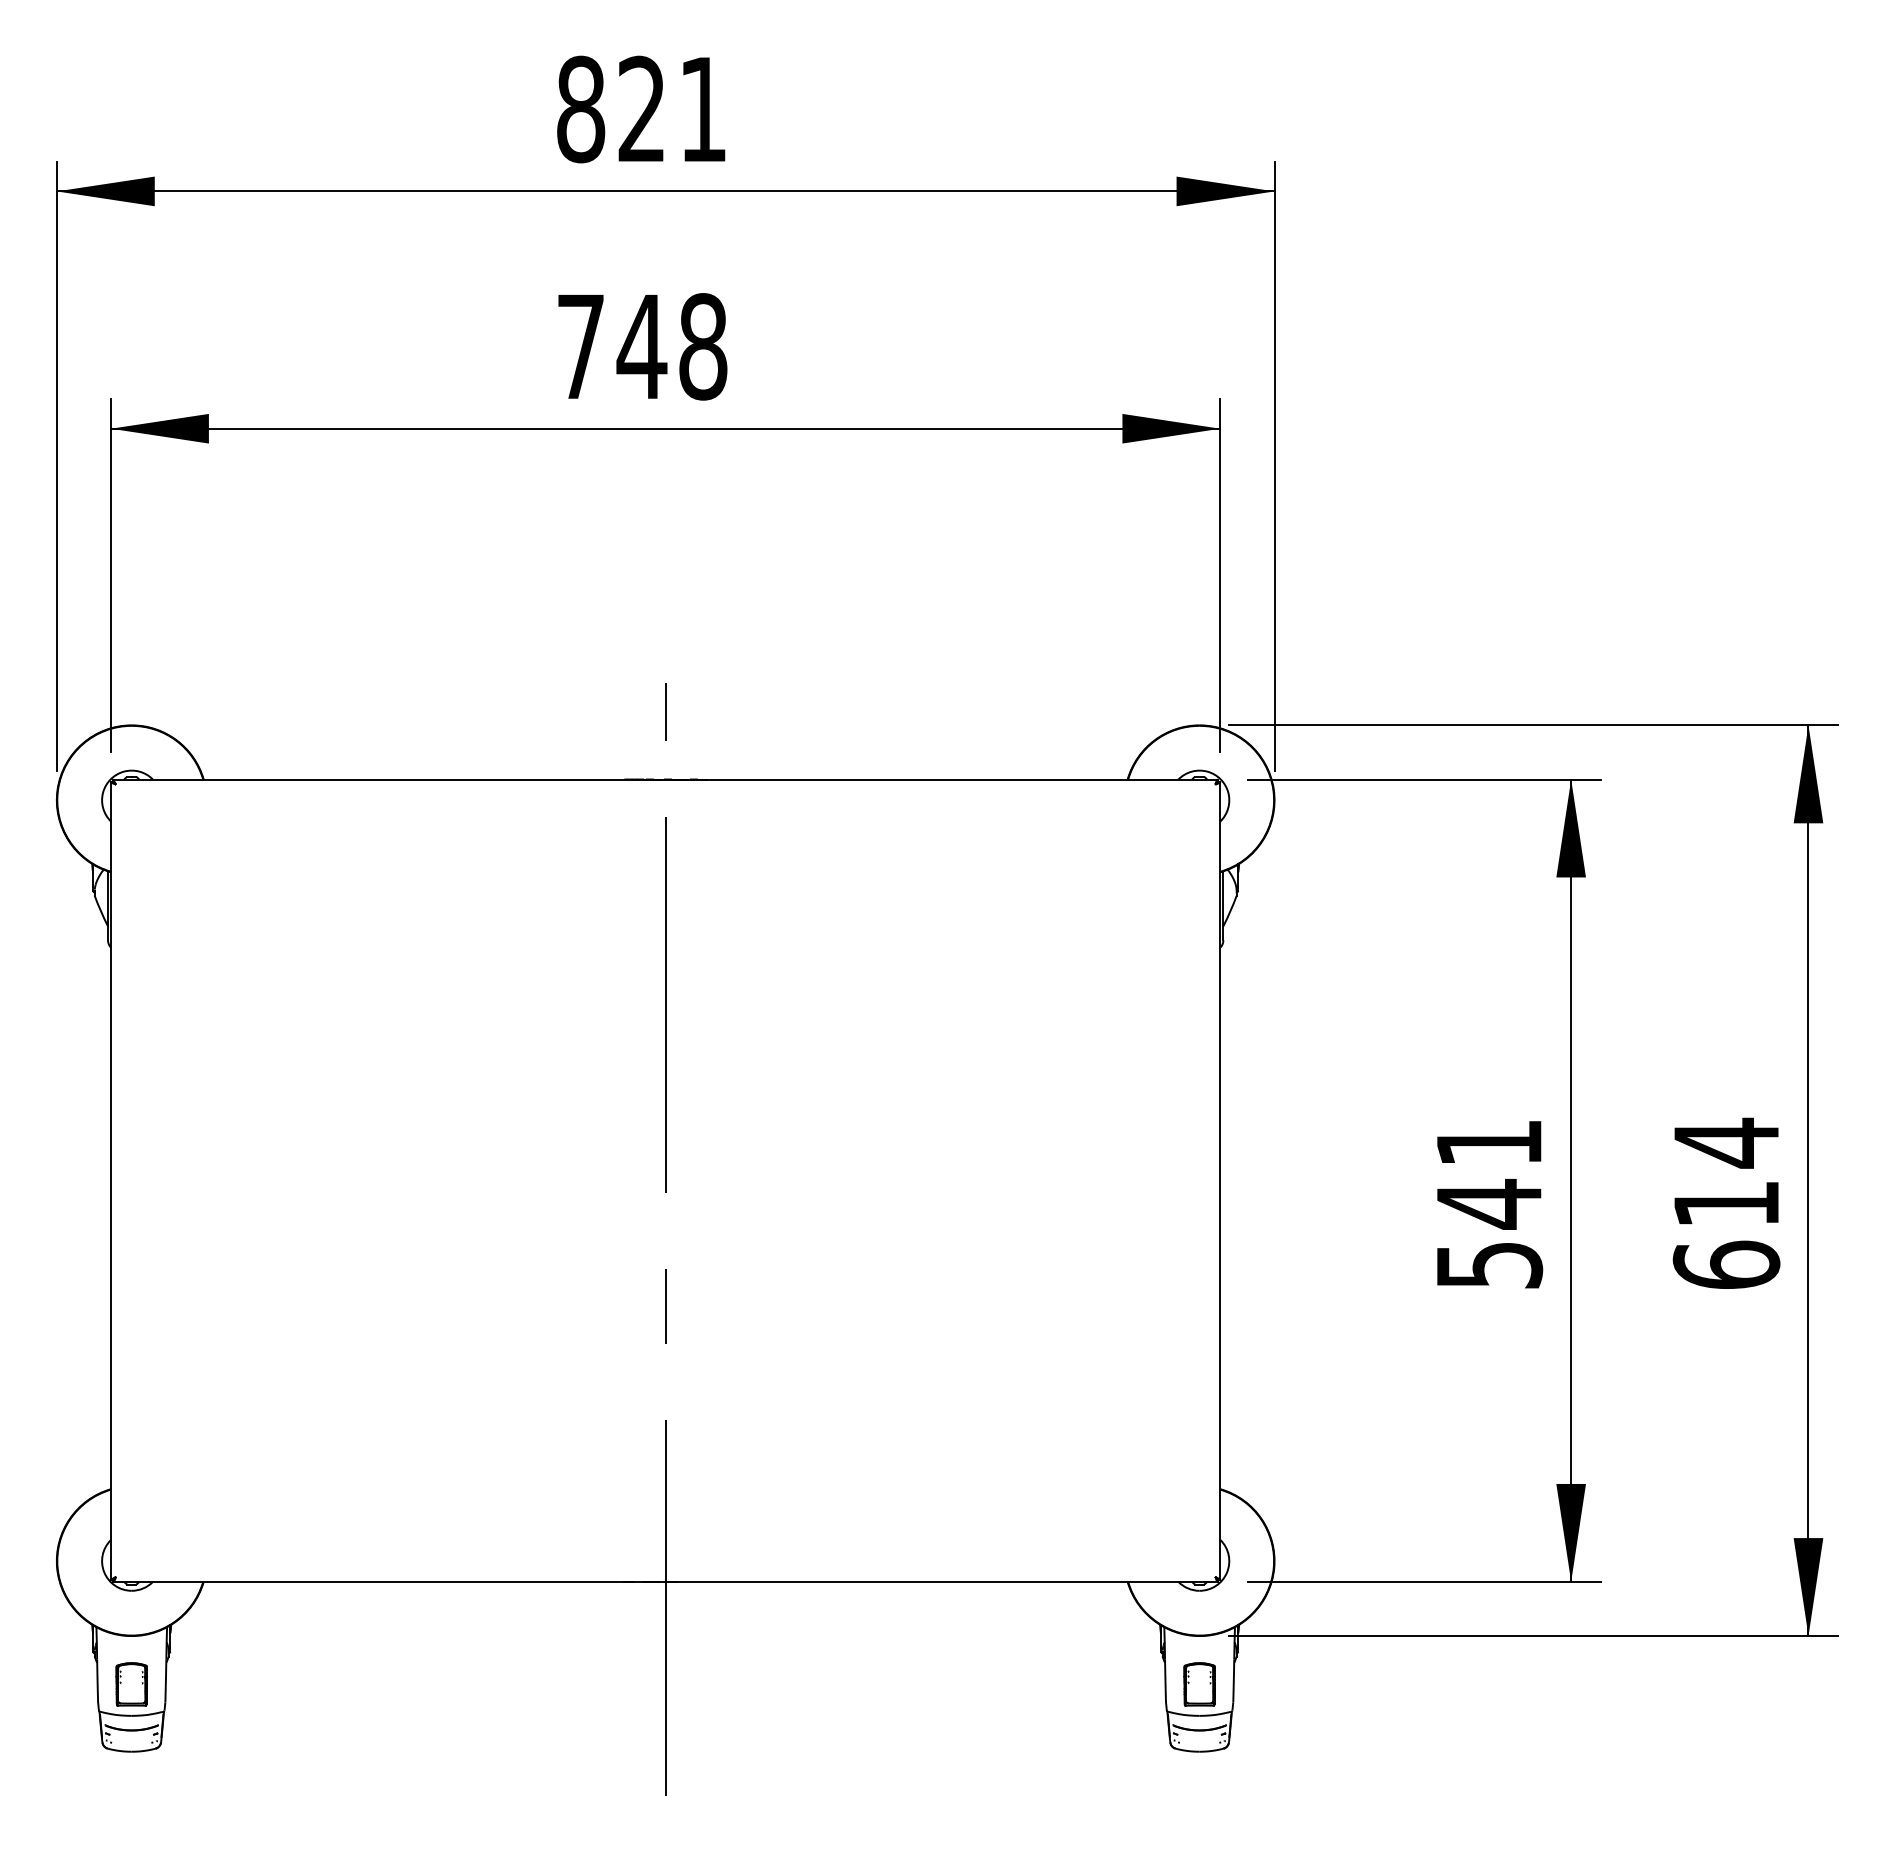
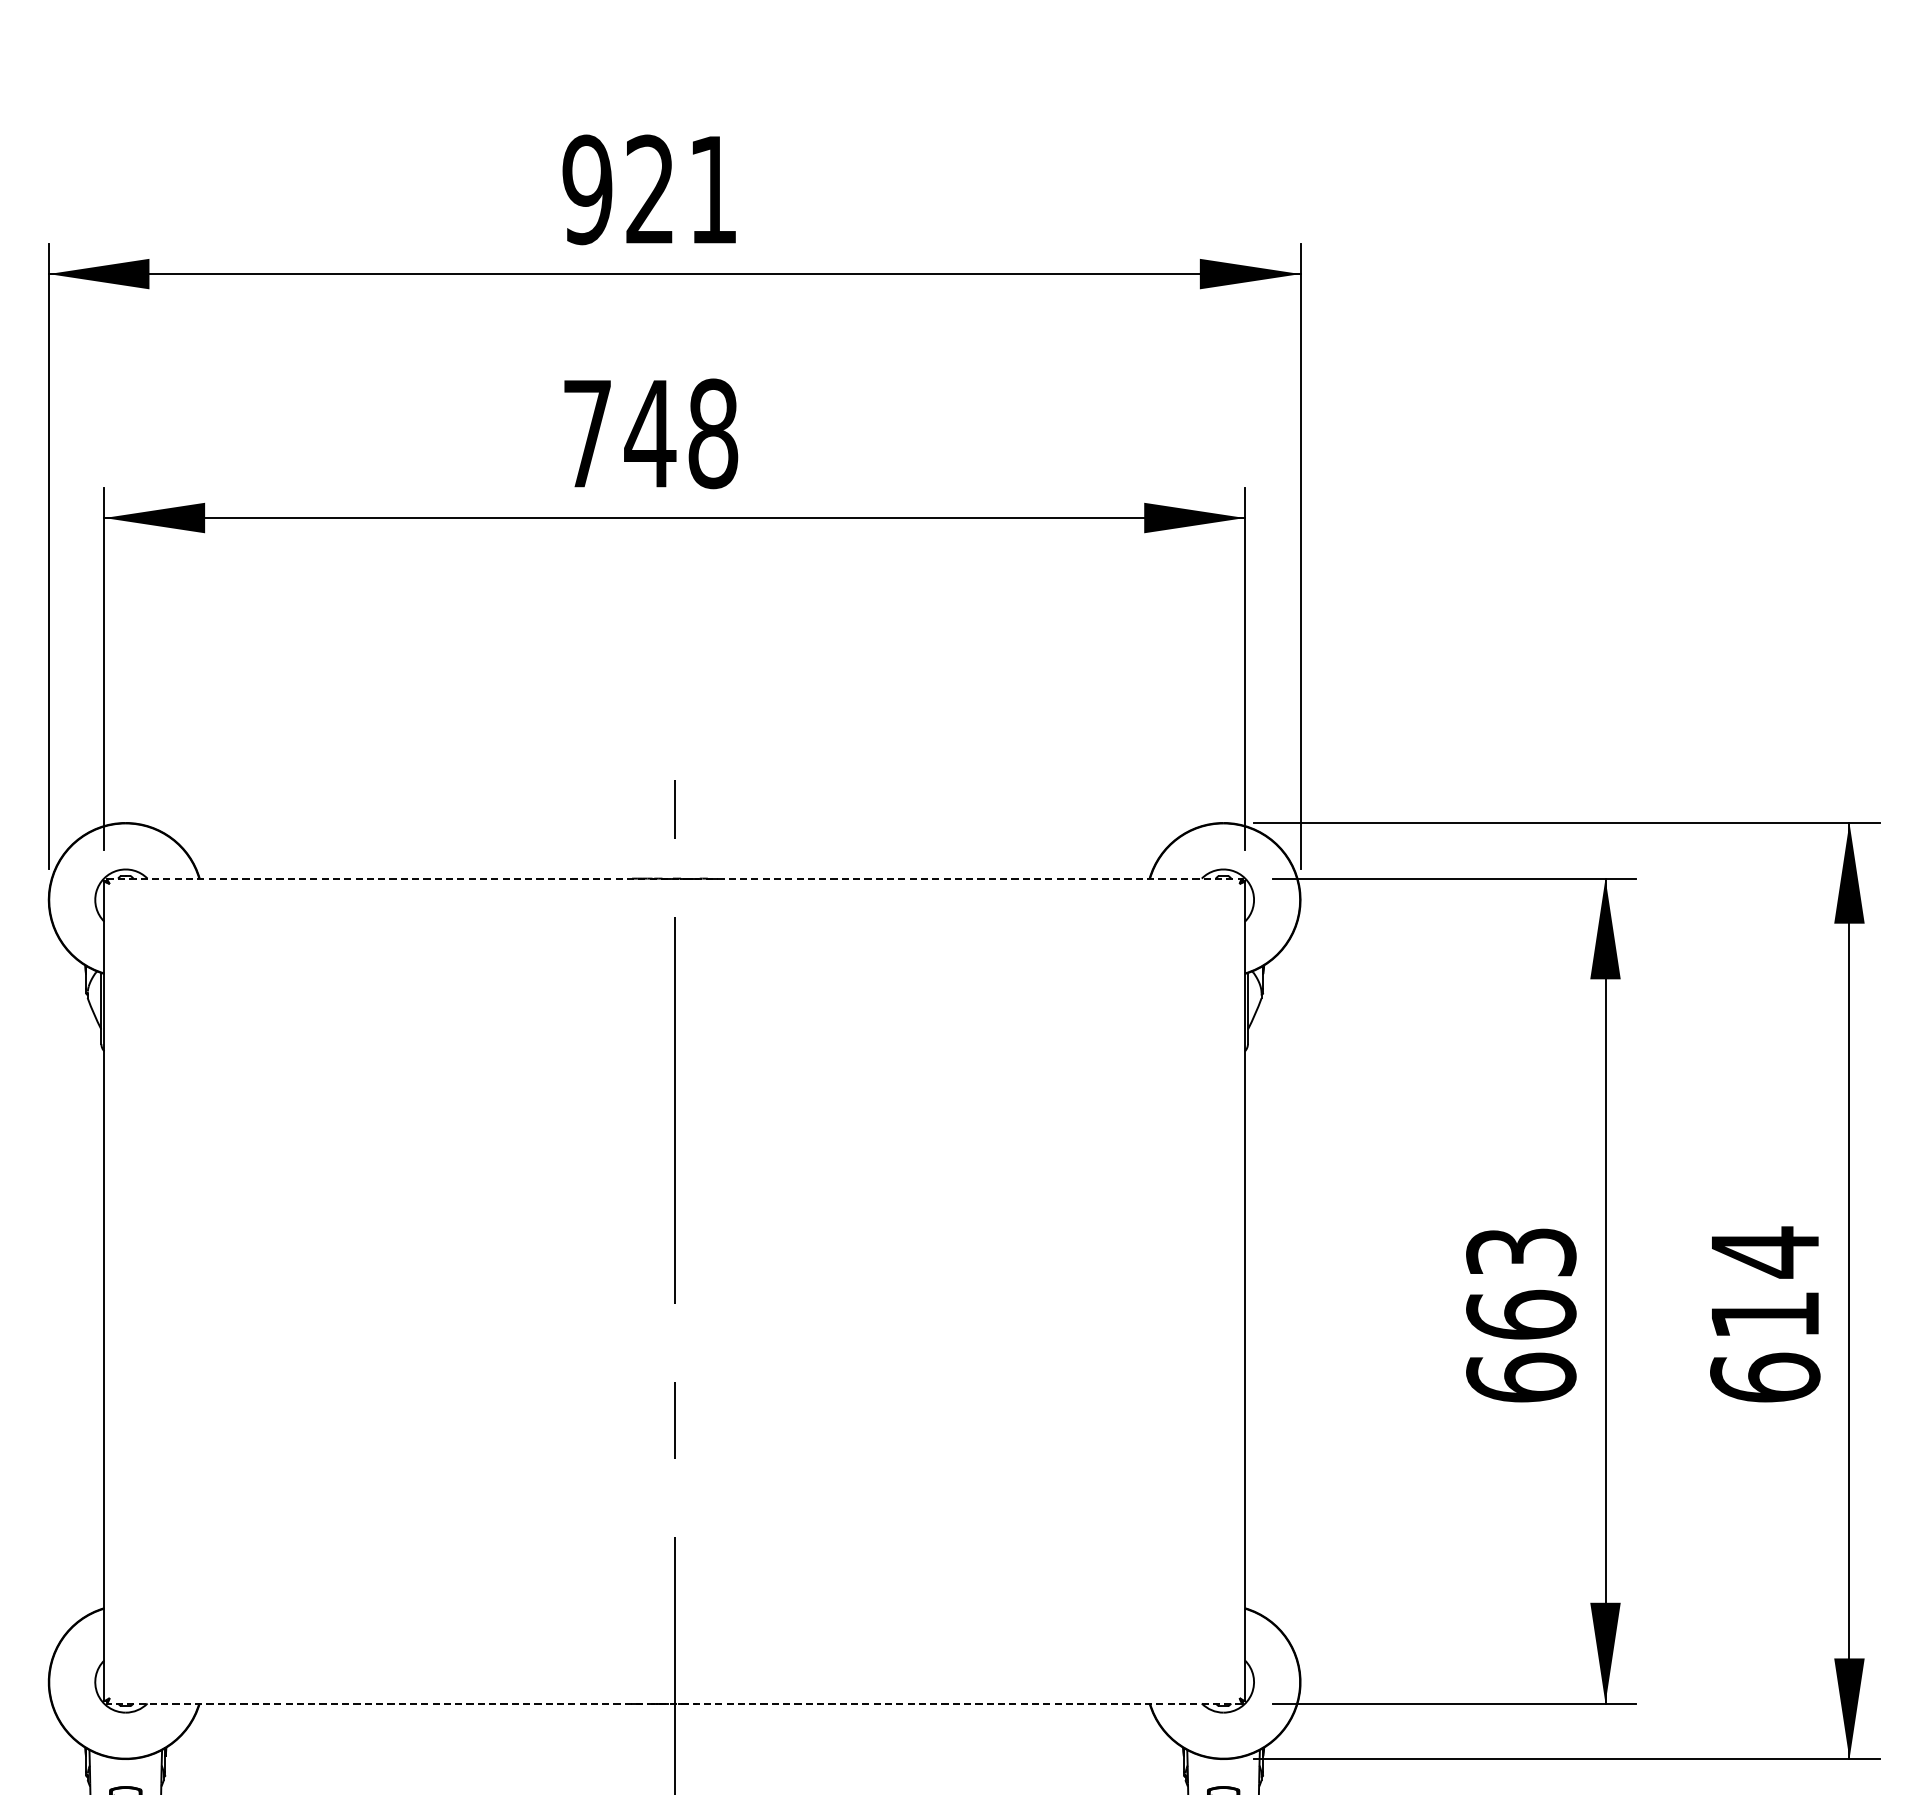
text: (580, 109) -> (587, 189), 821 -> 921
line: (666, 779) -> (675, 878), solid -> dashed
text: (1489, 1204) -> (1521, 1315), 541 -> 663
line: (665, 1581) -> (674, 1703), solid -> dashed

